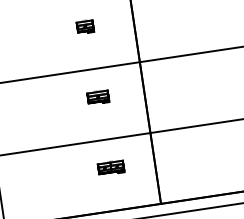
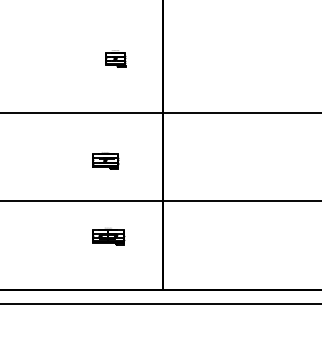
part: (85, 26) -> (115, 58), moved
part: (98, 96) -> (105, 160), moved

